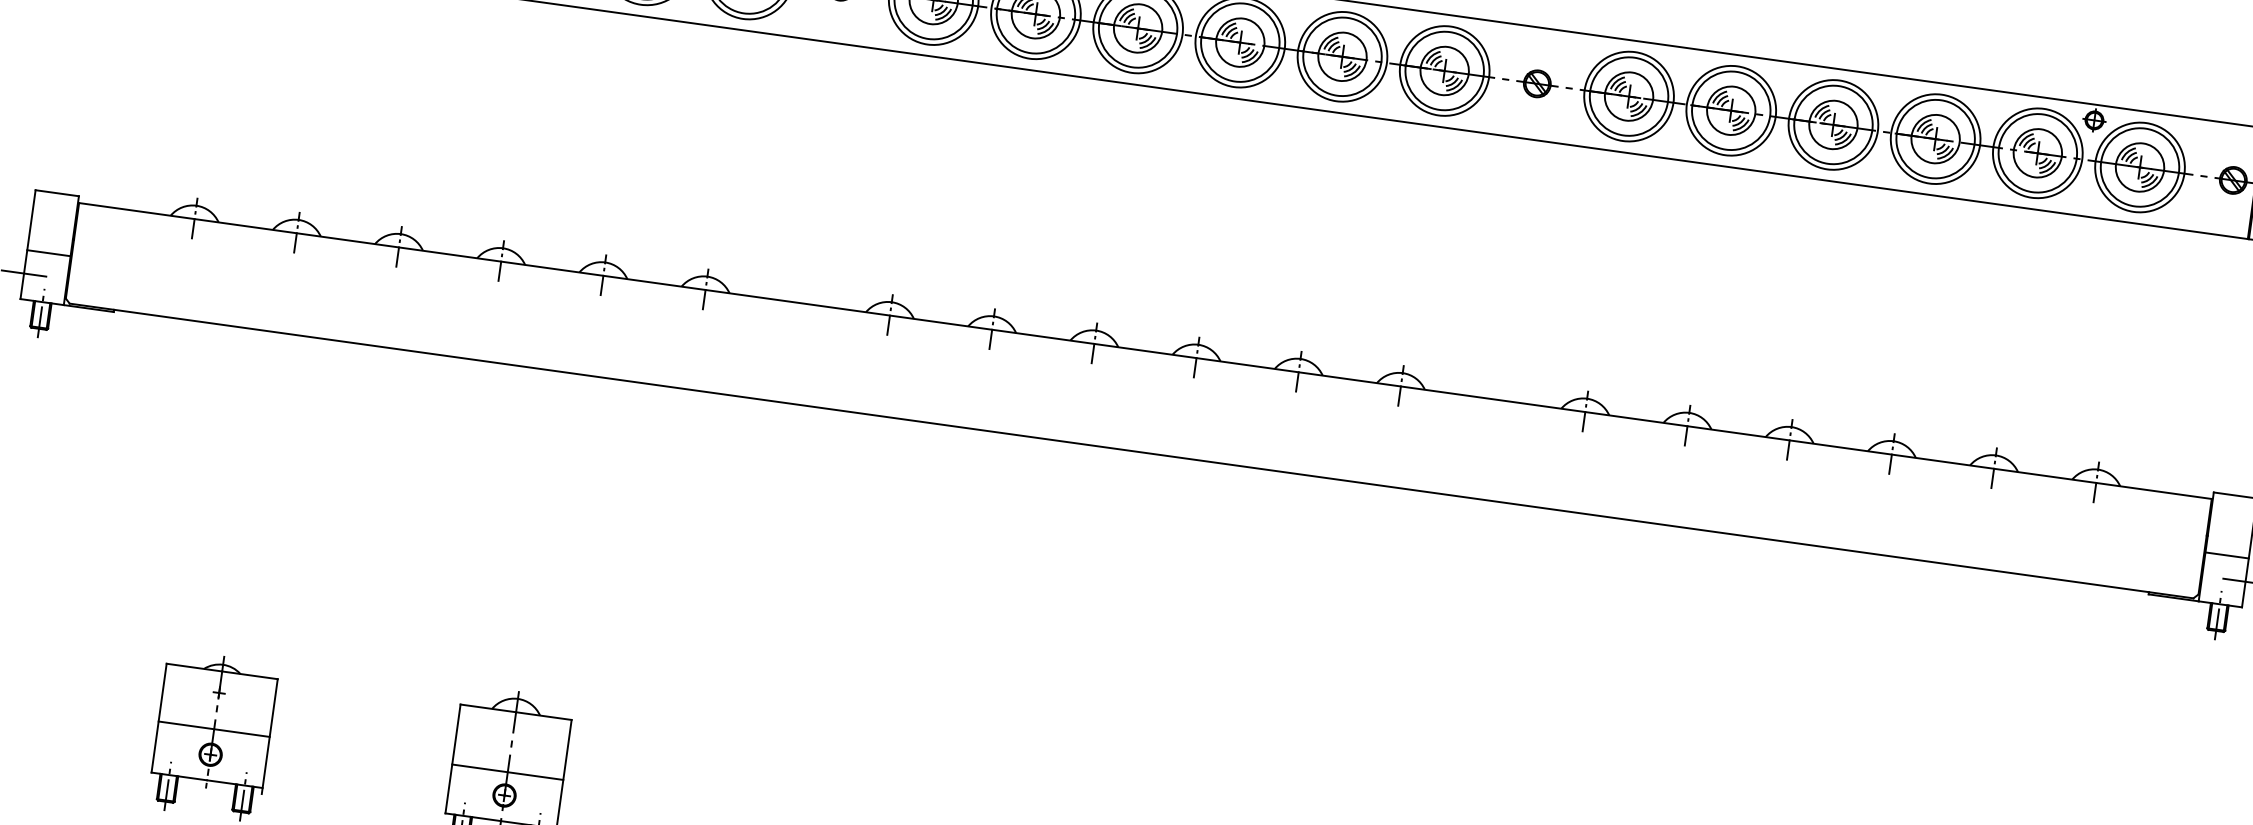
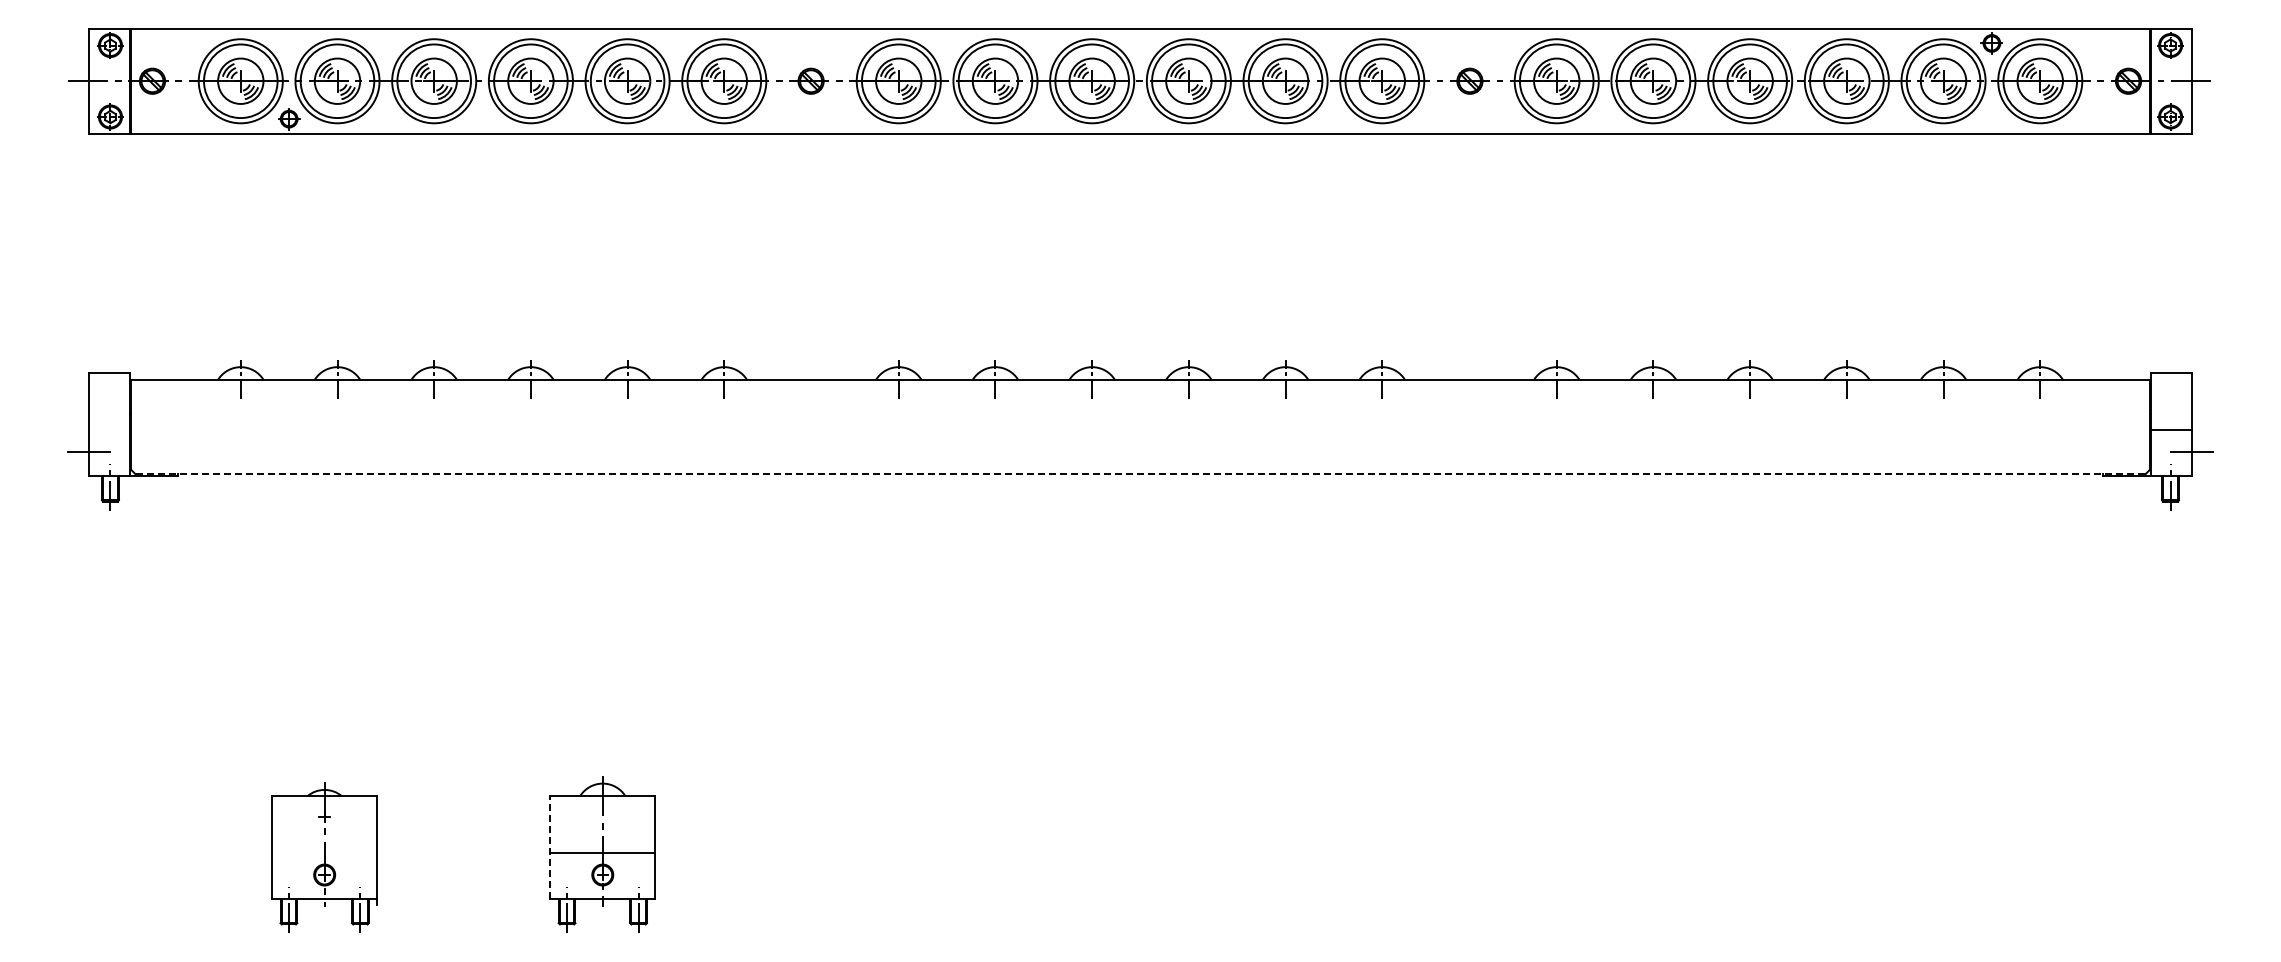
line: (48, 253) -> (109, 430), removed
line: (1131, 451) -> (1140, 474), solid -> dashed
line: (214, 728) -> (324, 850), removed
line: (453, 758) -> (550, 847), solid -> dashed

